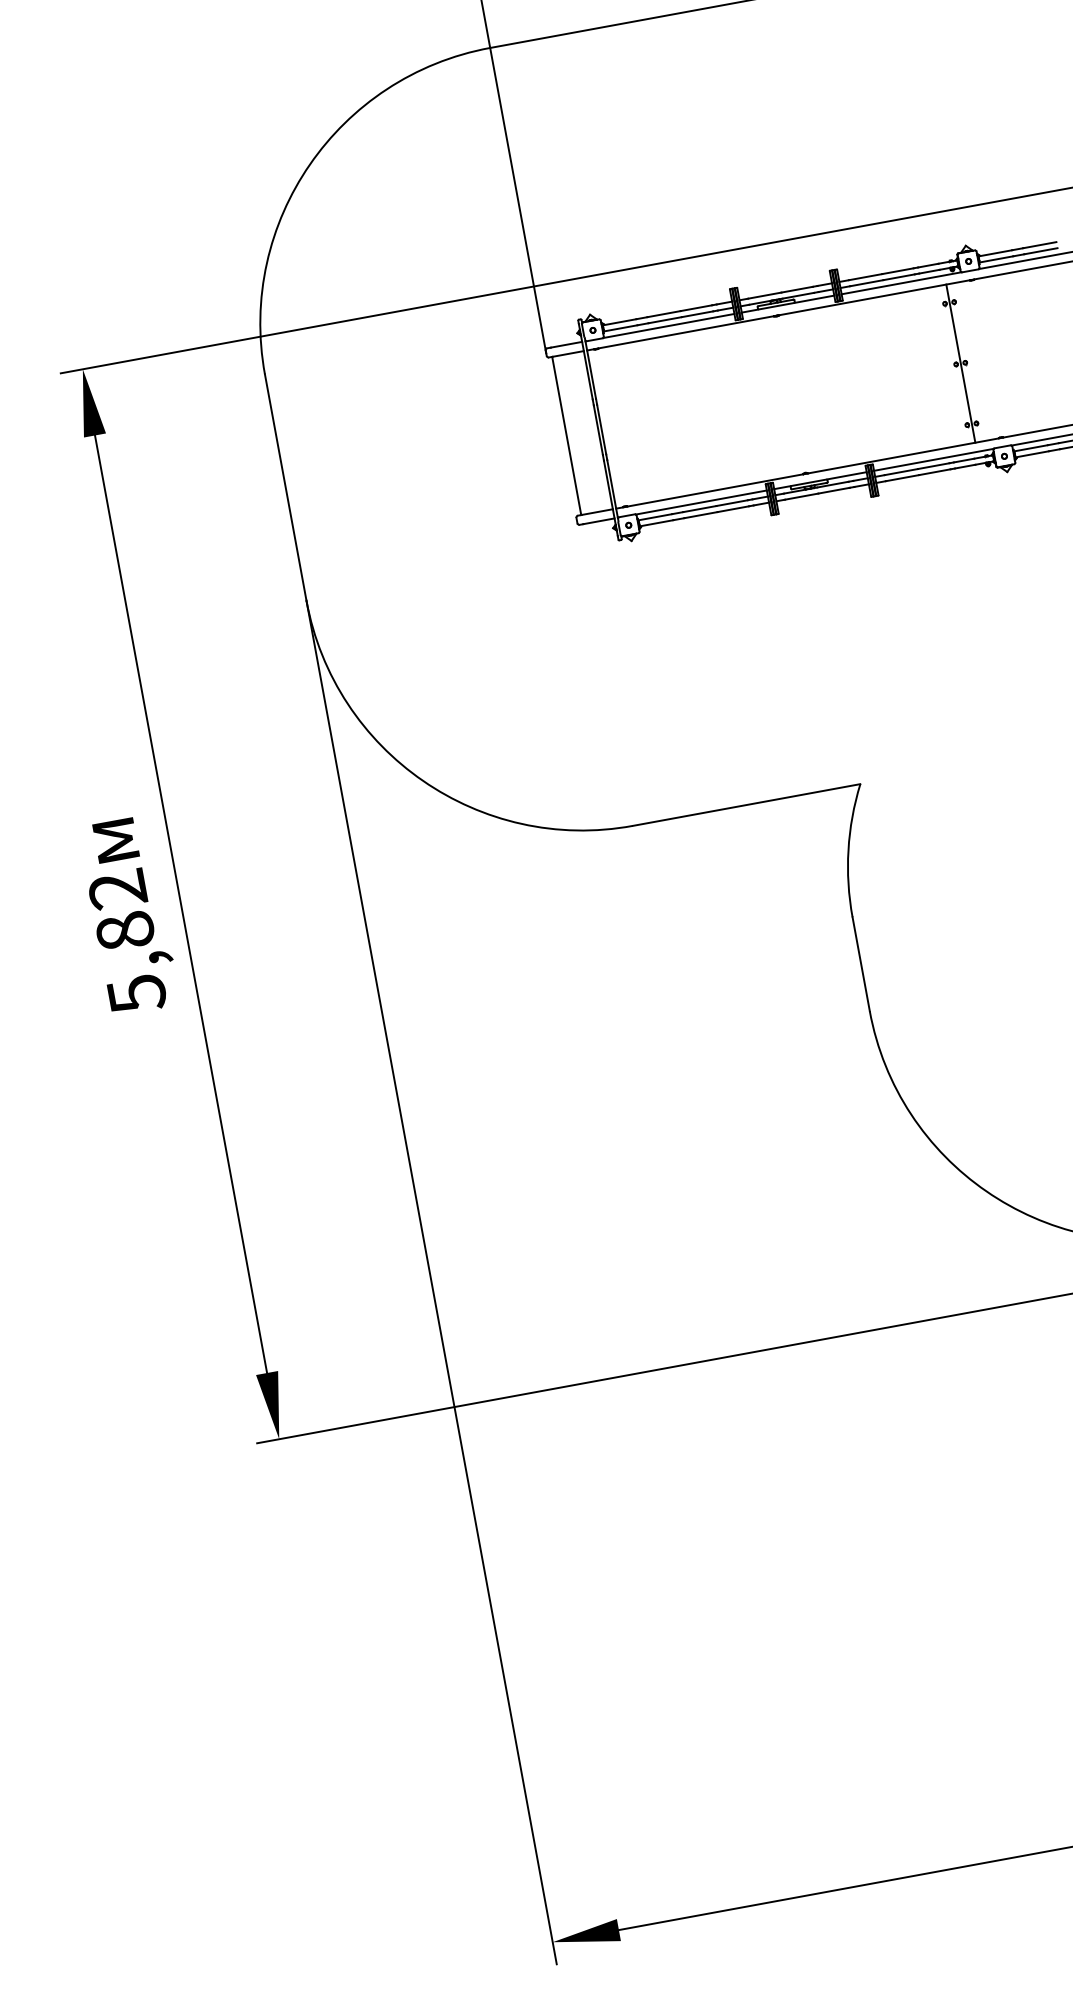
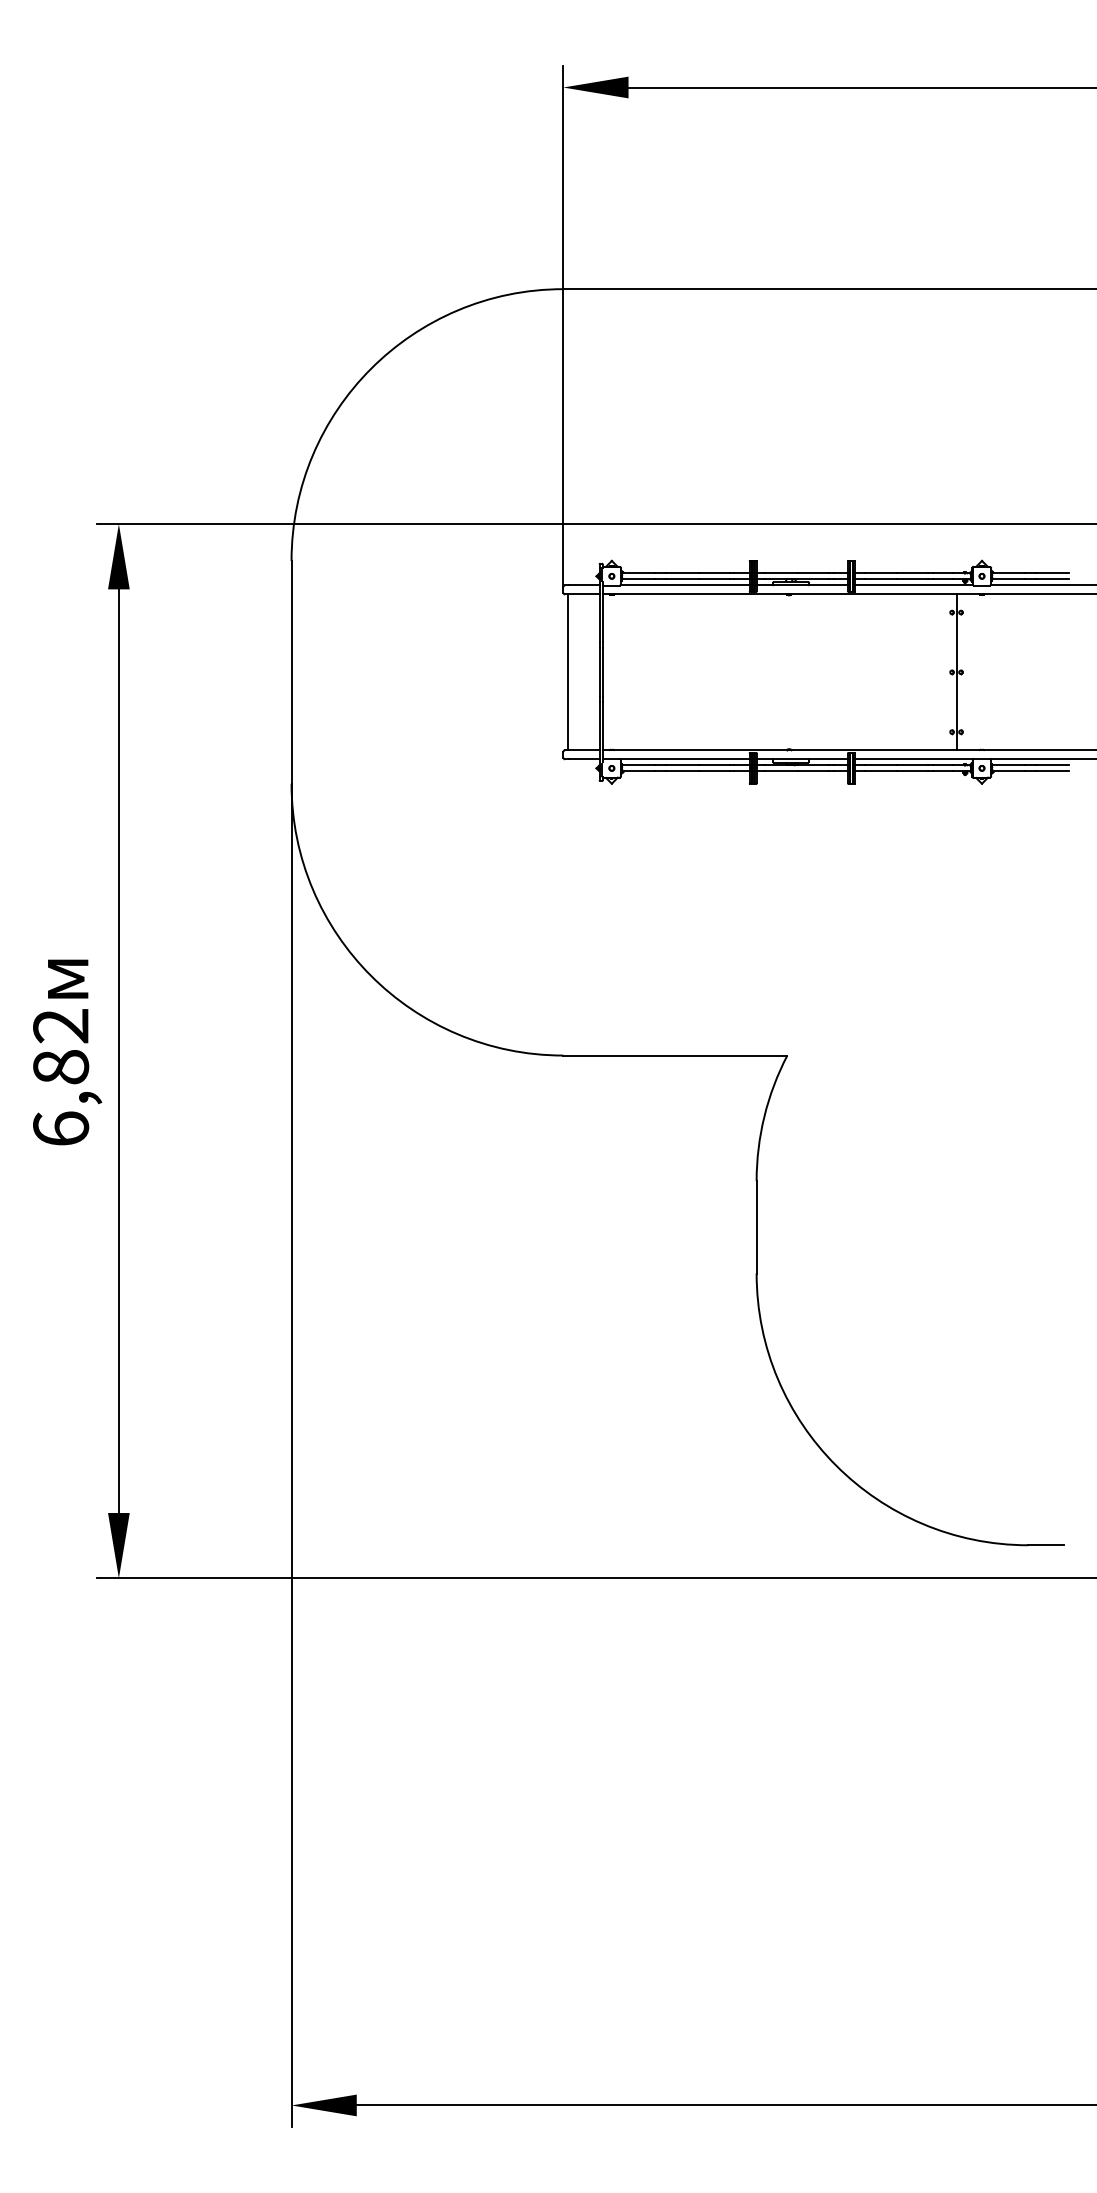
text: (137, 994) -> (61, 1129), 5,82 -> 6,82

